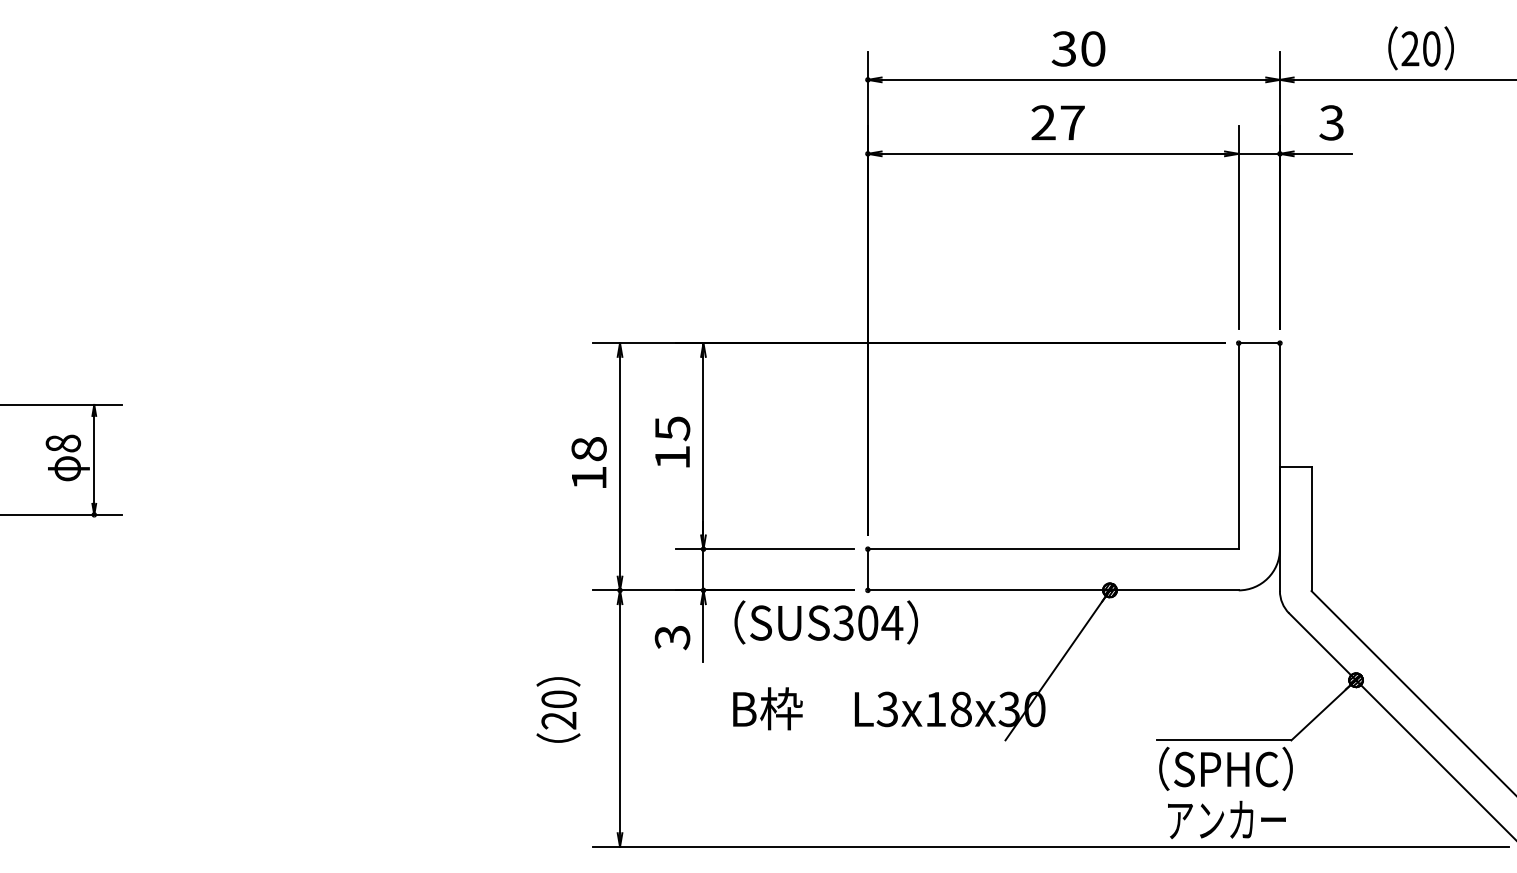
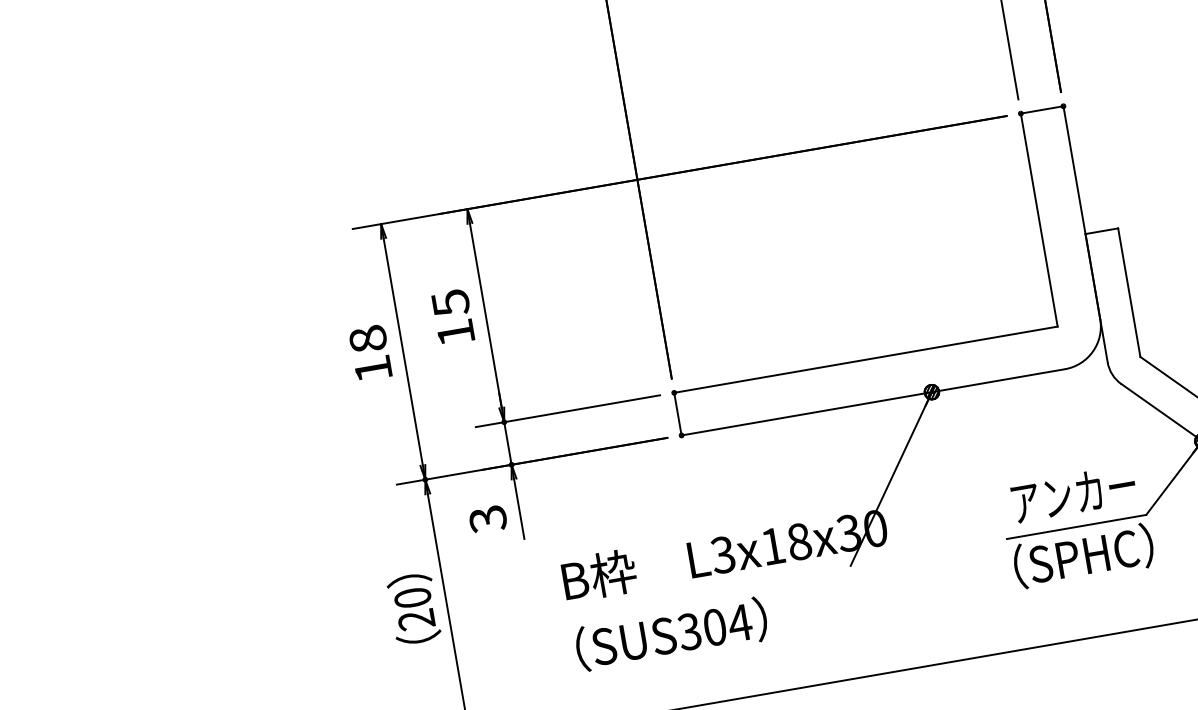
text: (826, 622) -> (671, 634), moved
text: (558, 709) -> (413, 608), moved
text: (1226, 819) -> (1073, 493), moved

